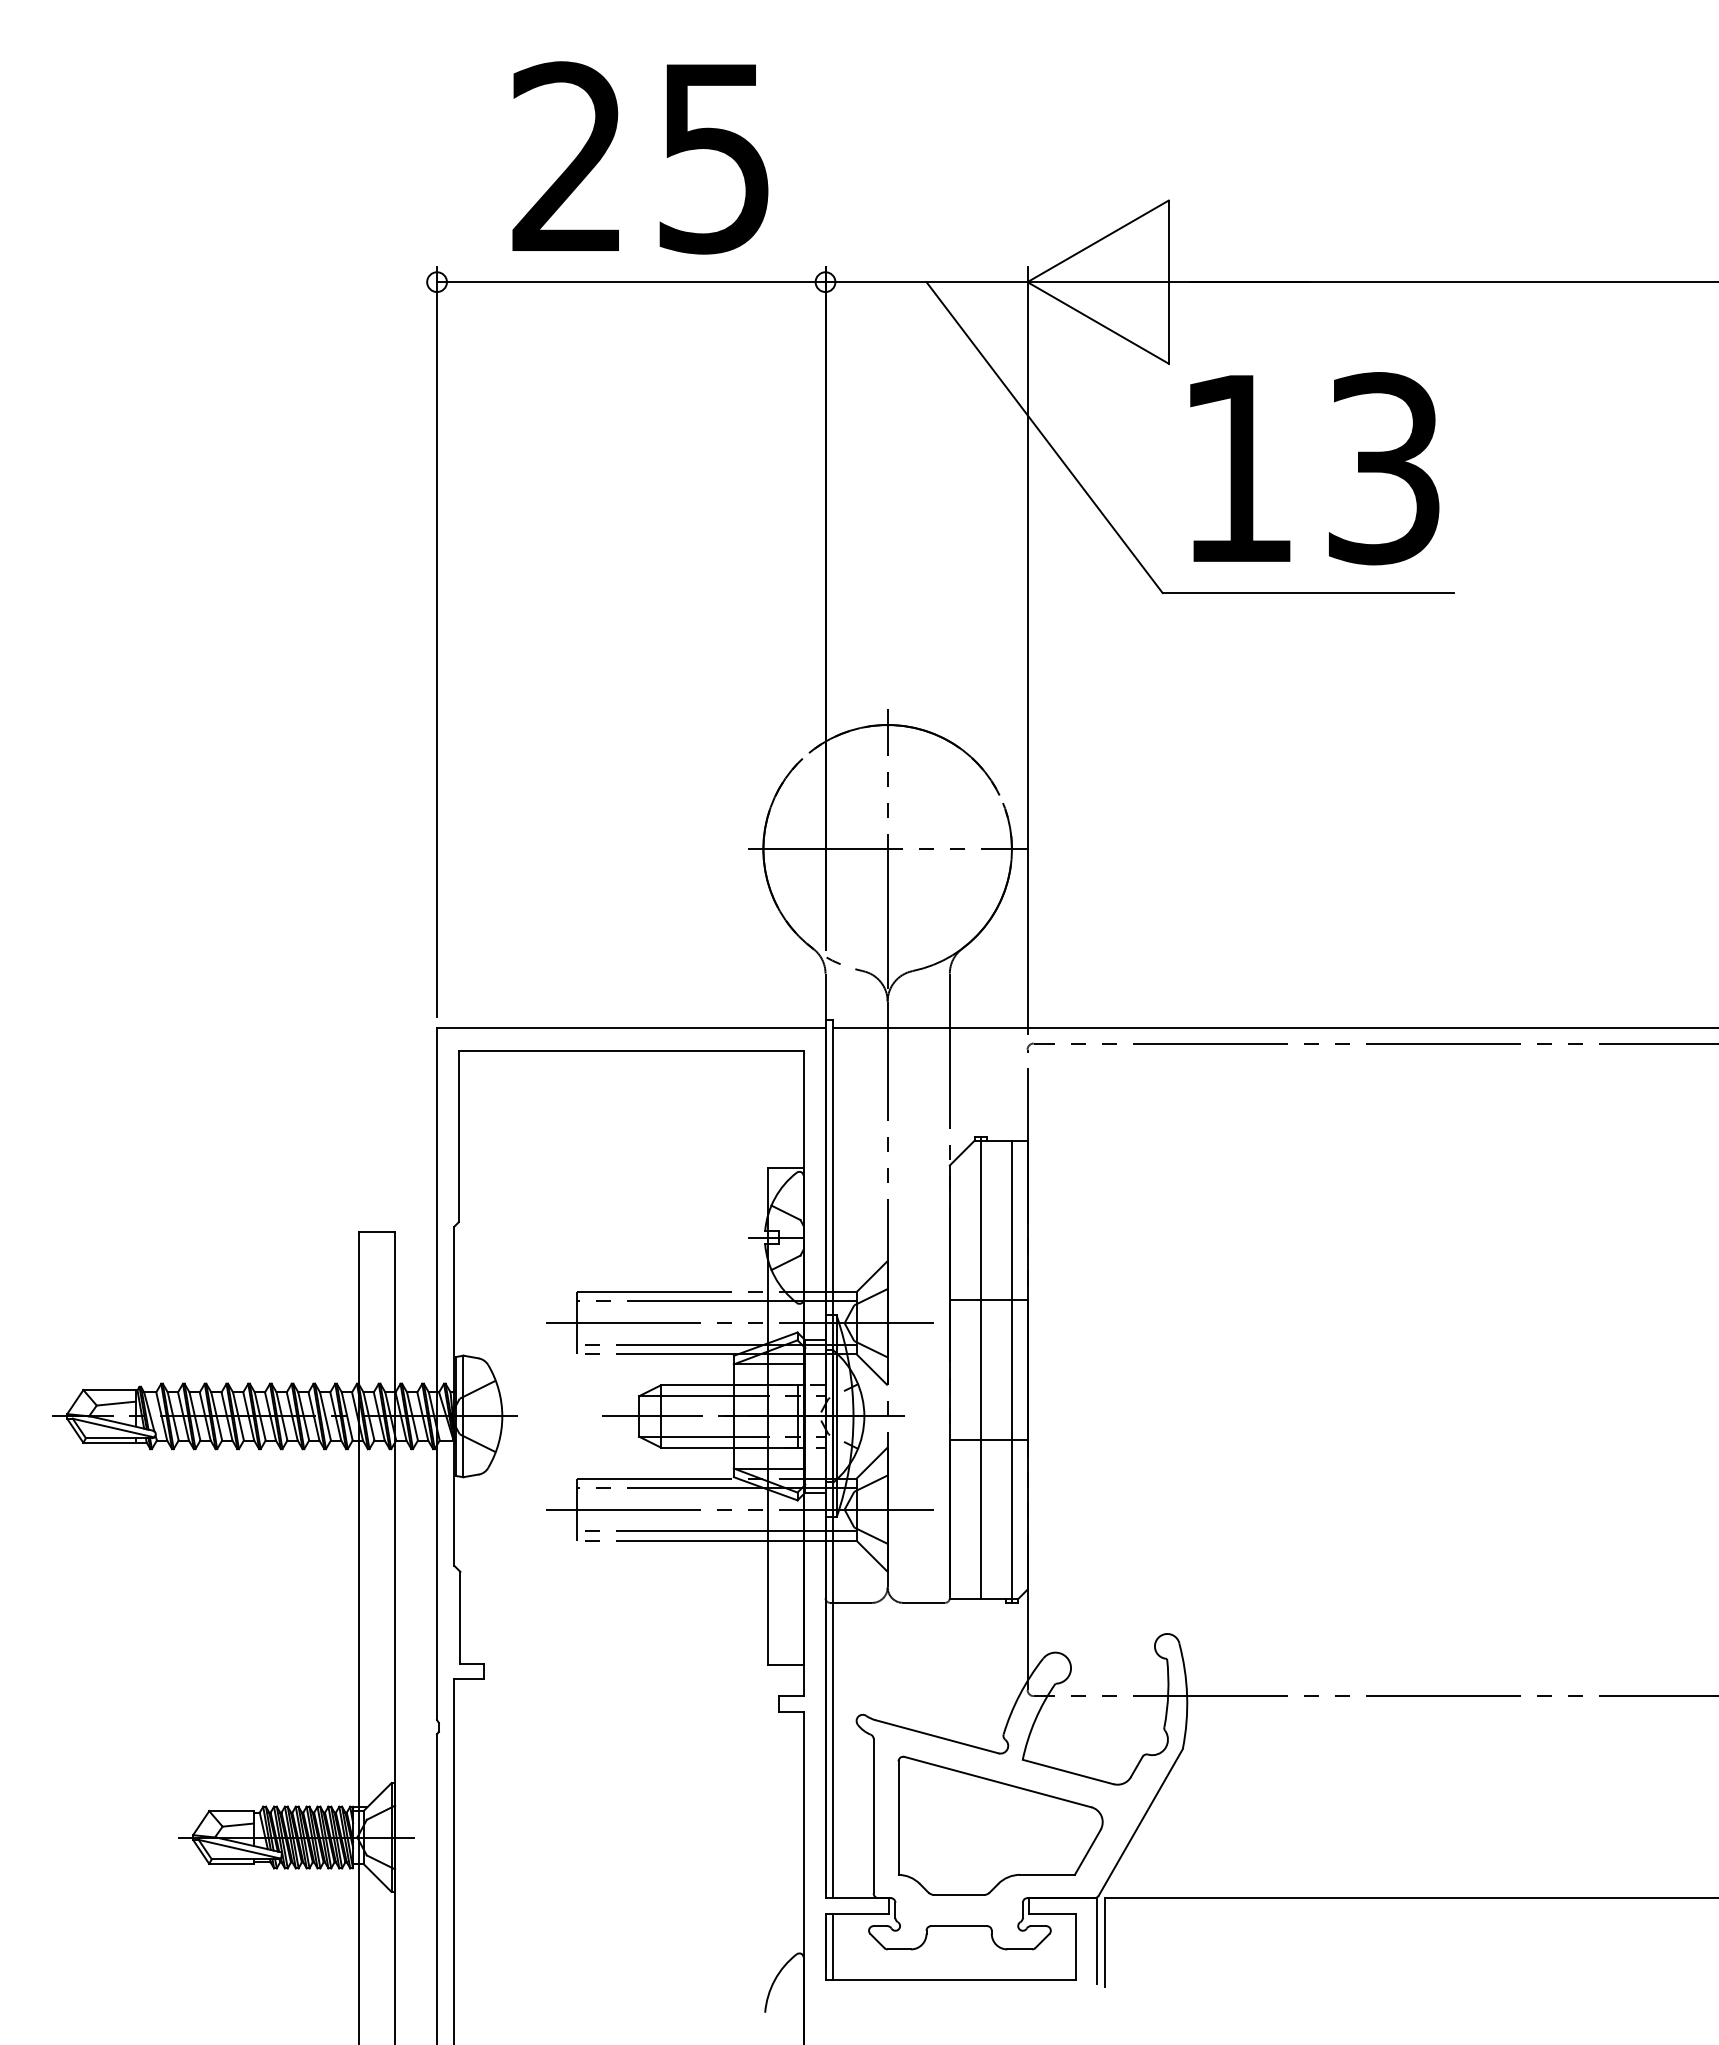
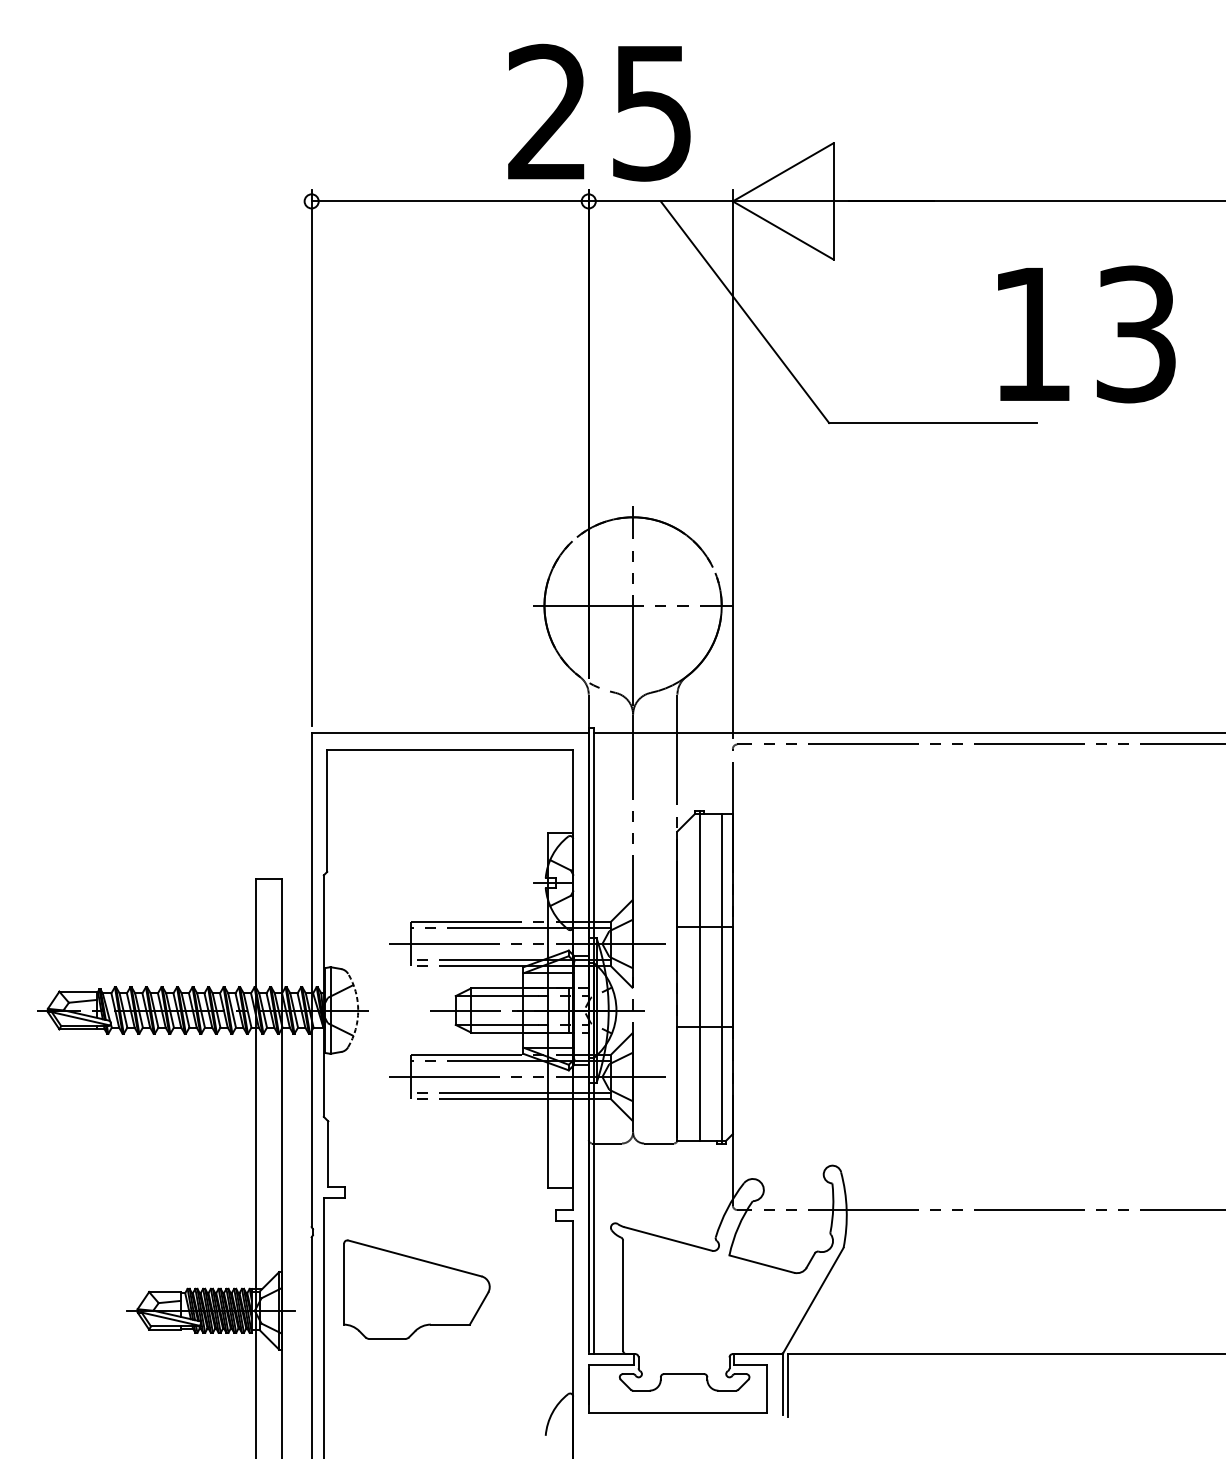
text: (640, 157) -> (599, 112), moved
text: (1314, 468) -> (1086, 334), moved
arc: (502, 1416) -> (358, 1010), solid -> dashed
part: (1000, 1825) -> (416, 1289), moved
line: (833, 1946) -> (594, 1388), removed

